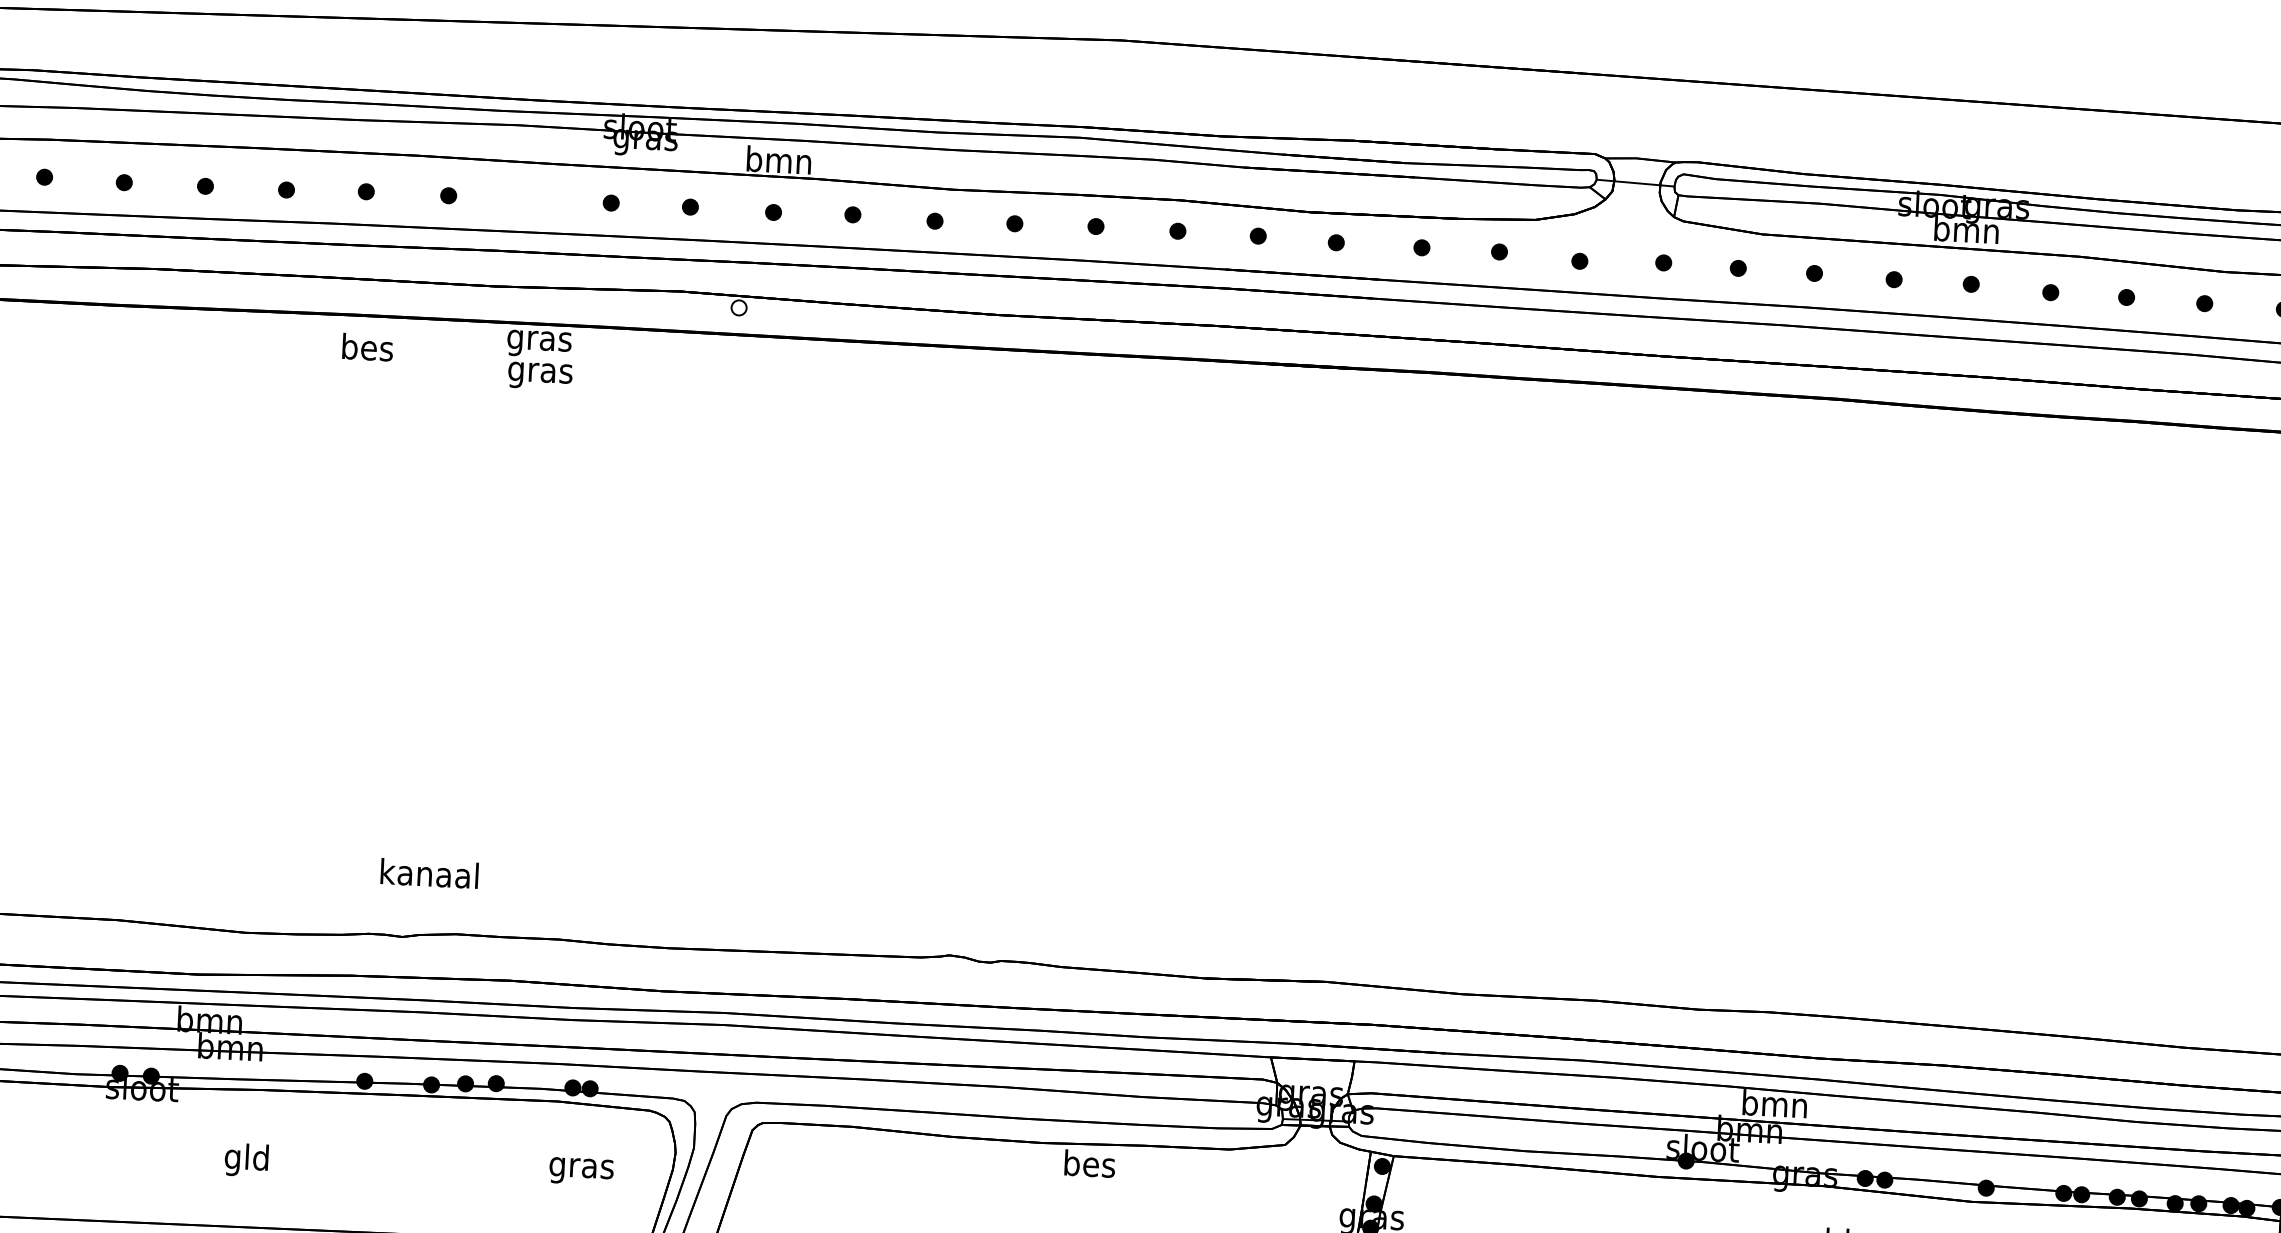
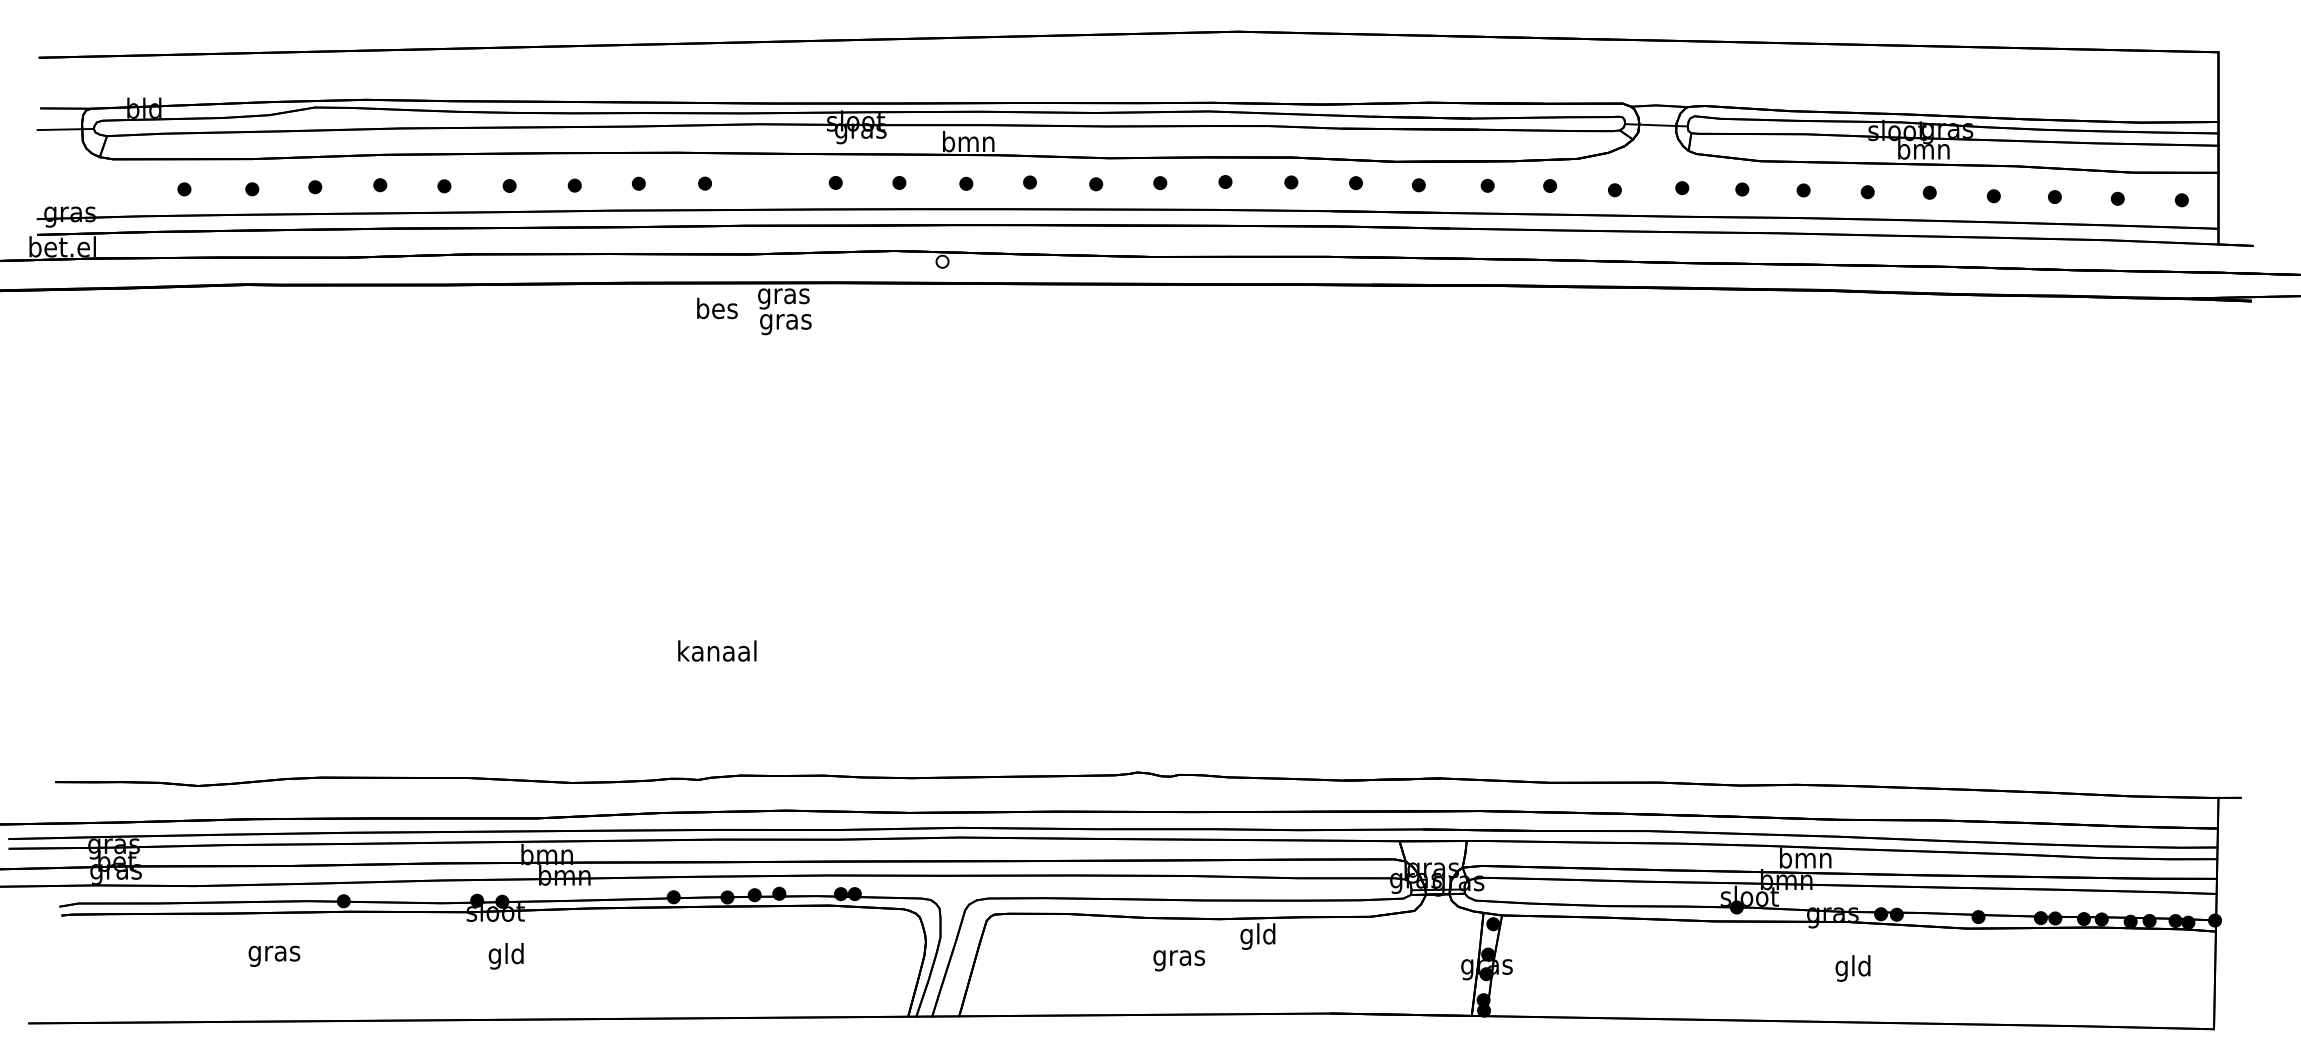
text: (367, 347) -> (717, 308), moved
text: (429, 872) -> (717, 650), moved
text: (245, 1160) -> (505, 956), moved
text: (1089, 1166) -> (1258, 936), bes -> gld
text: (580, 1171) -> (1178, 960), moved

